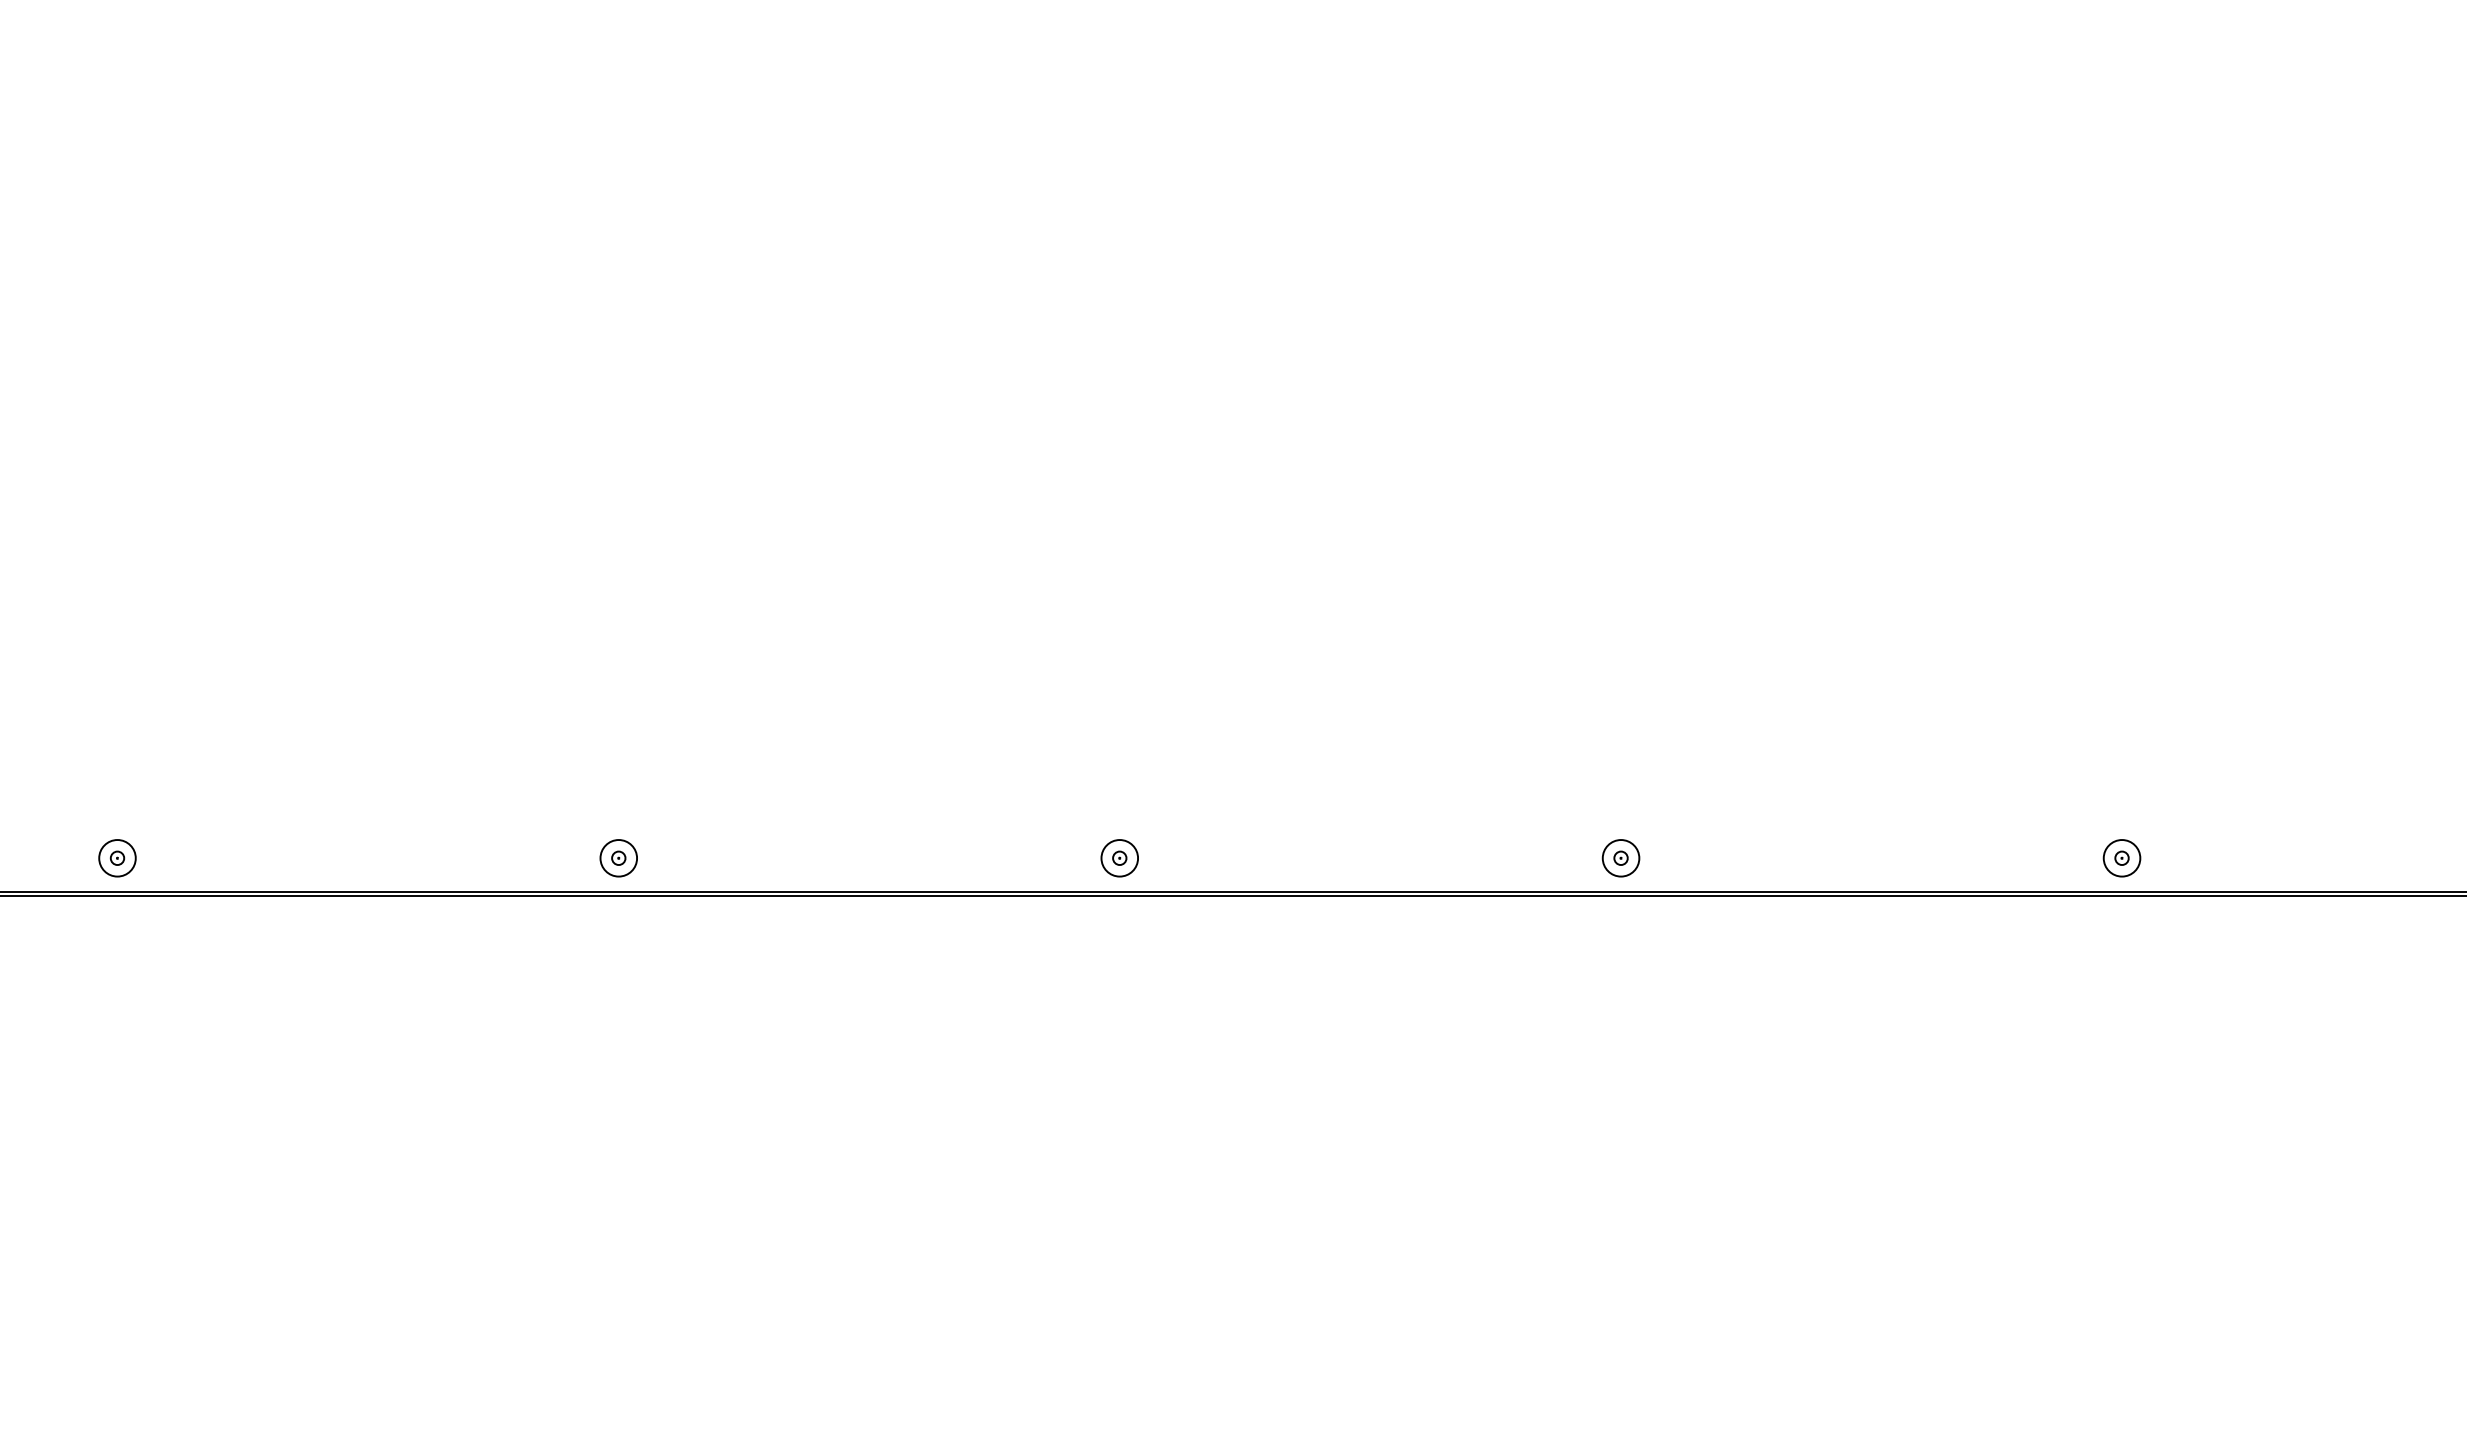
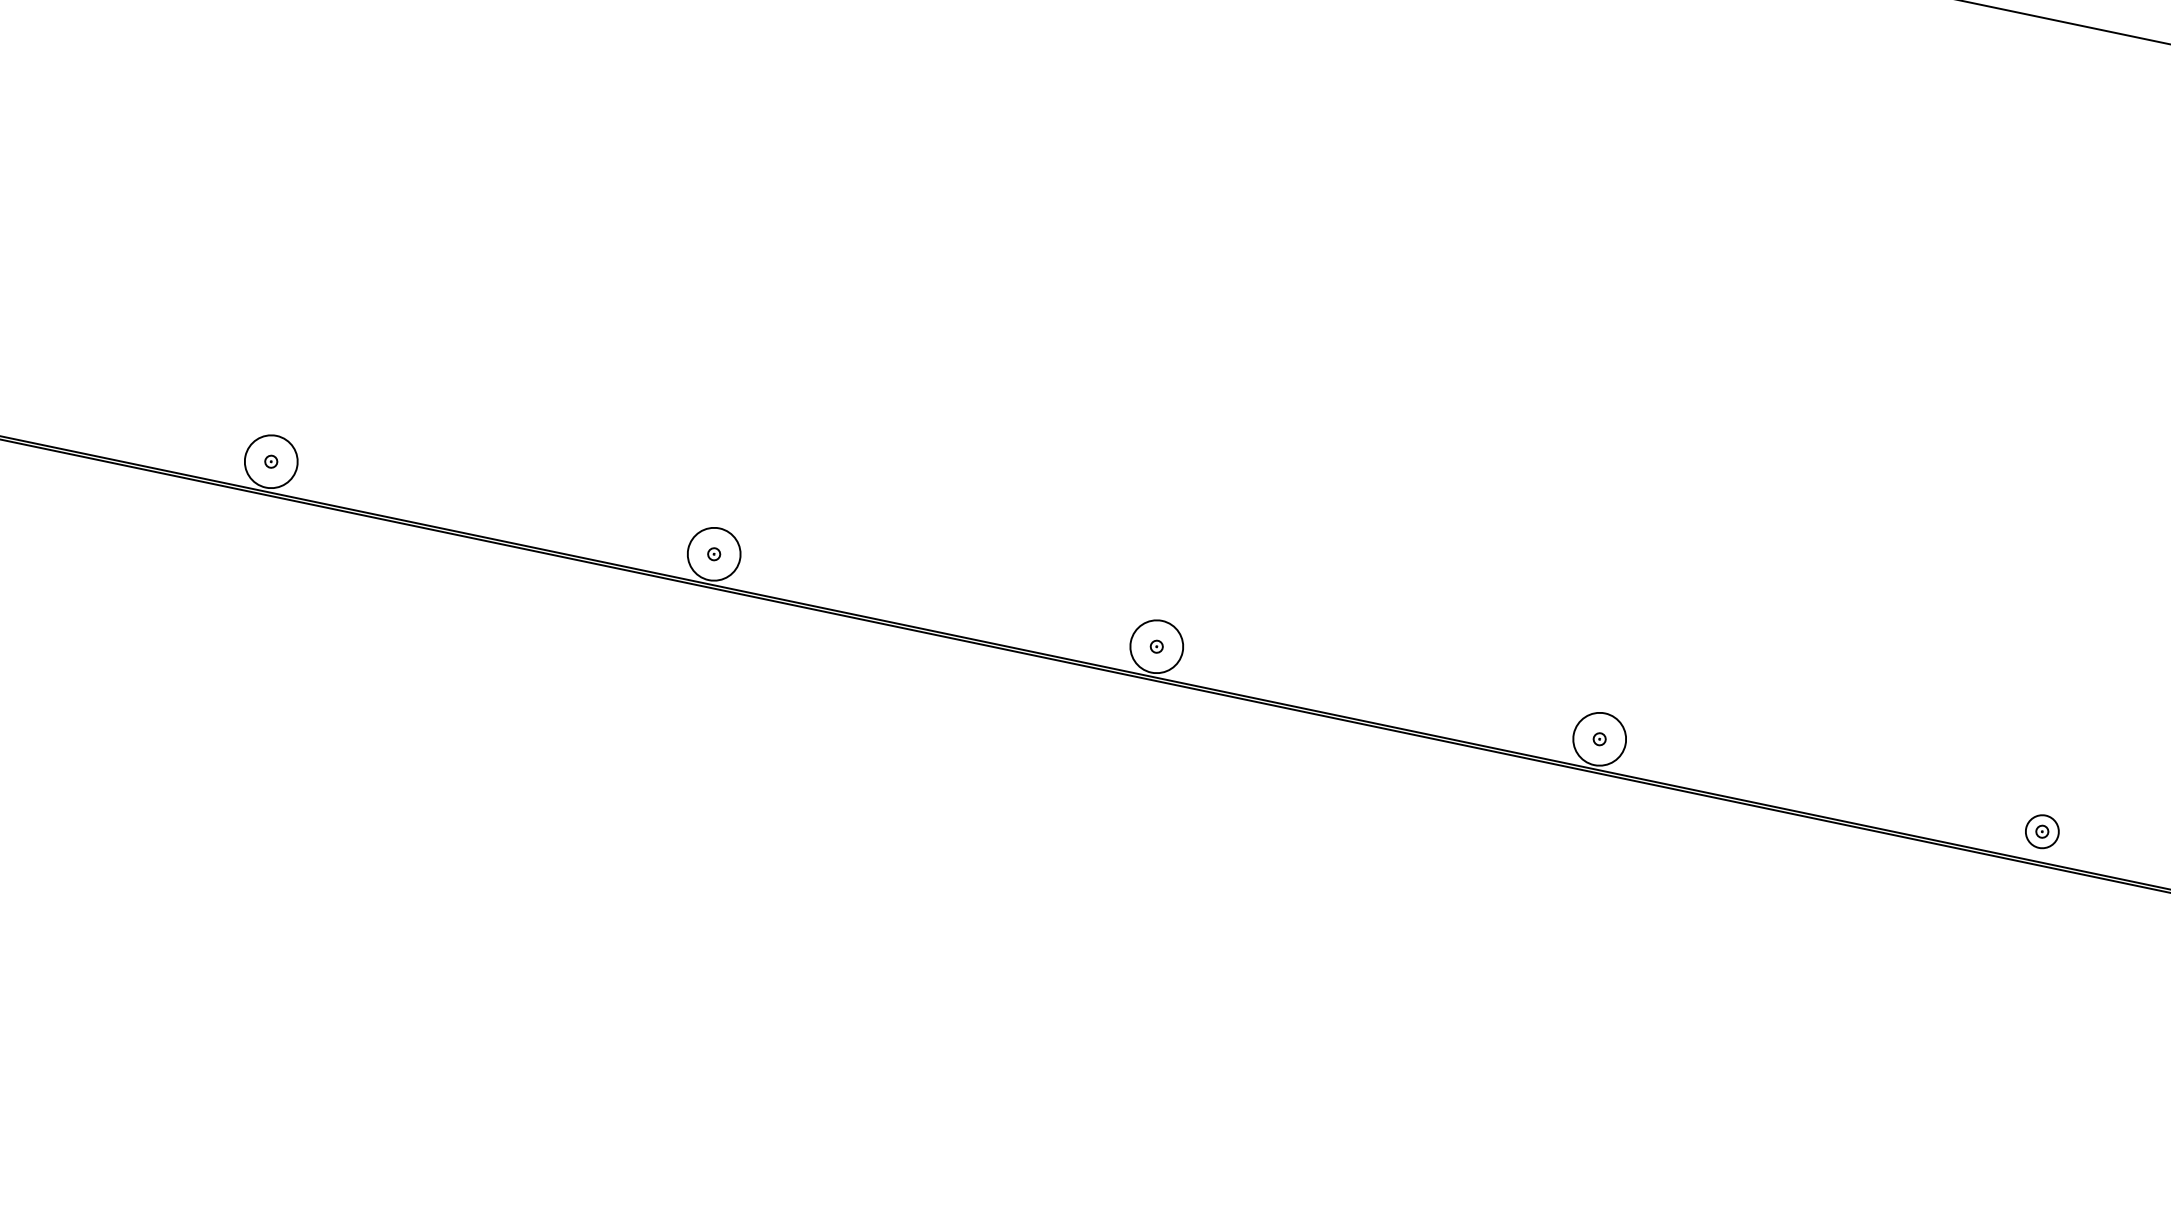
circle: (117, 858) -> (271, 461), size x1.6
circle: (618, 858) -> (713, 554), size x1.6
circle: (1119, 858) -> (1156, 646), size x1.6
circle: (1620, 858) -> (1599, 739), size x1.6

